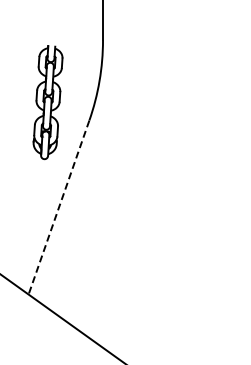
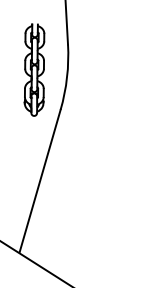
part: (47, 102) -> (34, 70), moved
line: (59, 206) -> (40, 180), dashed -> solid

